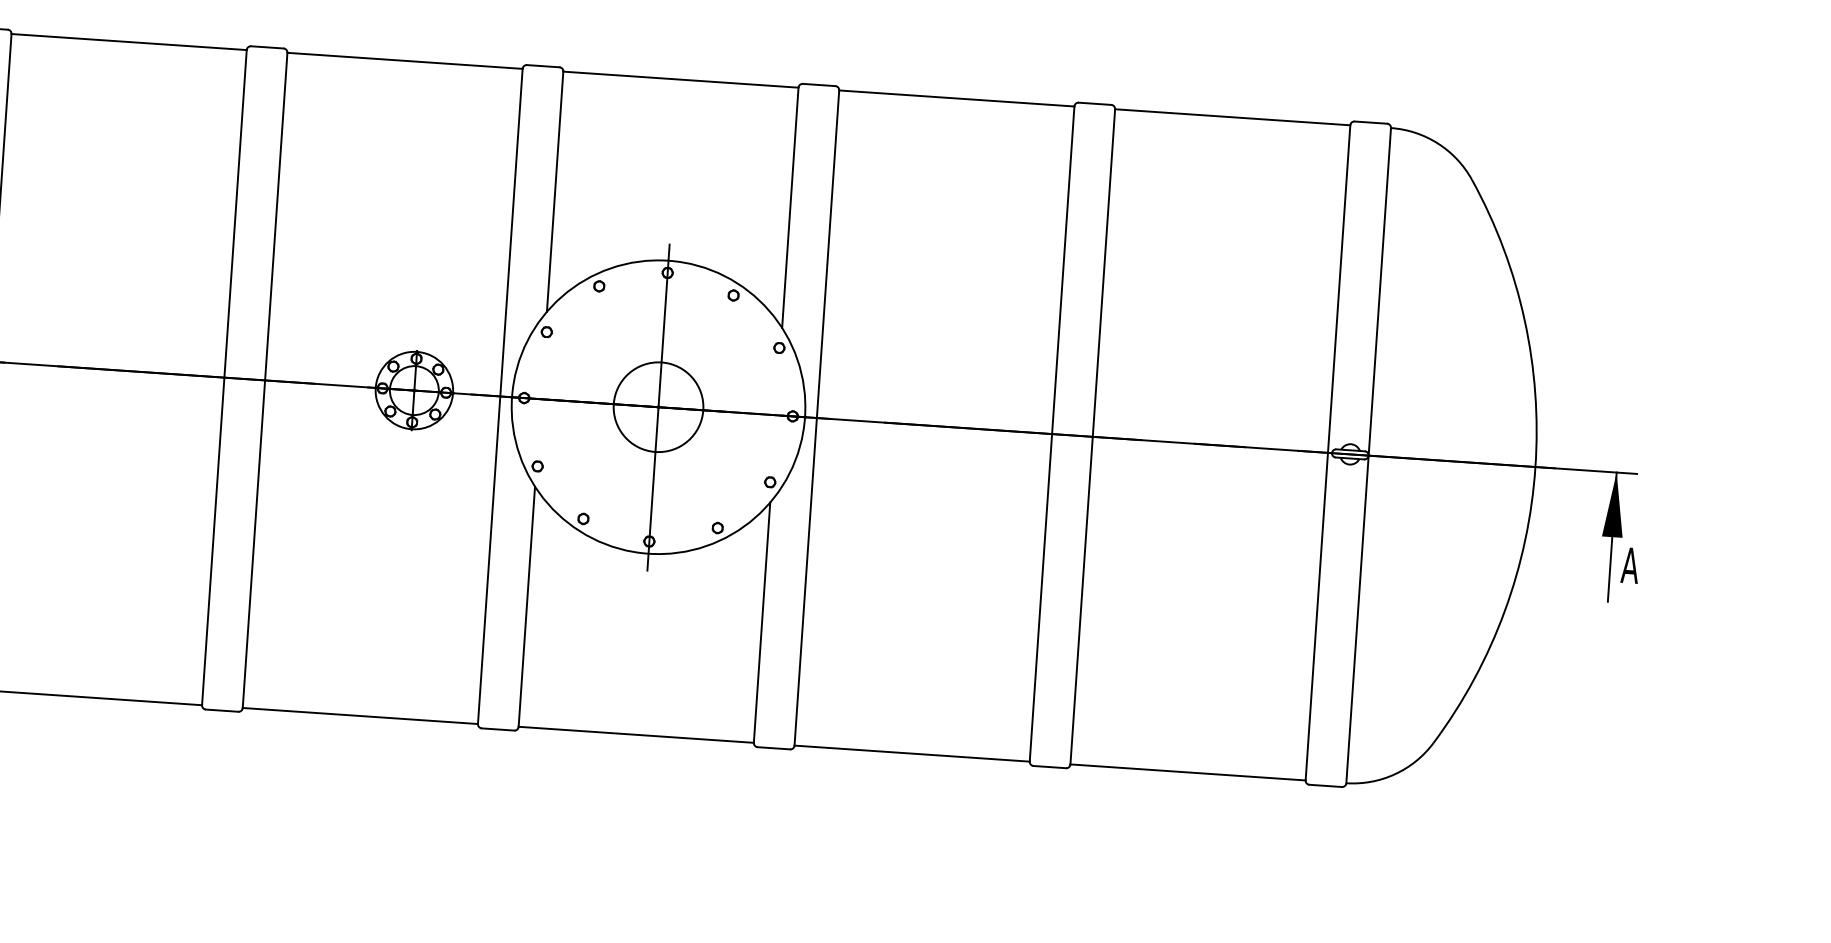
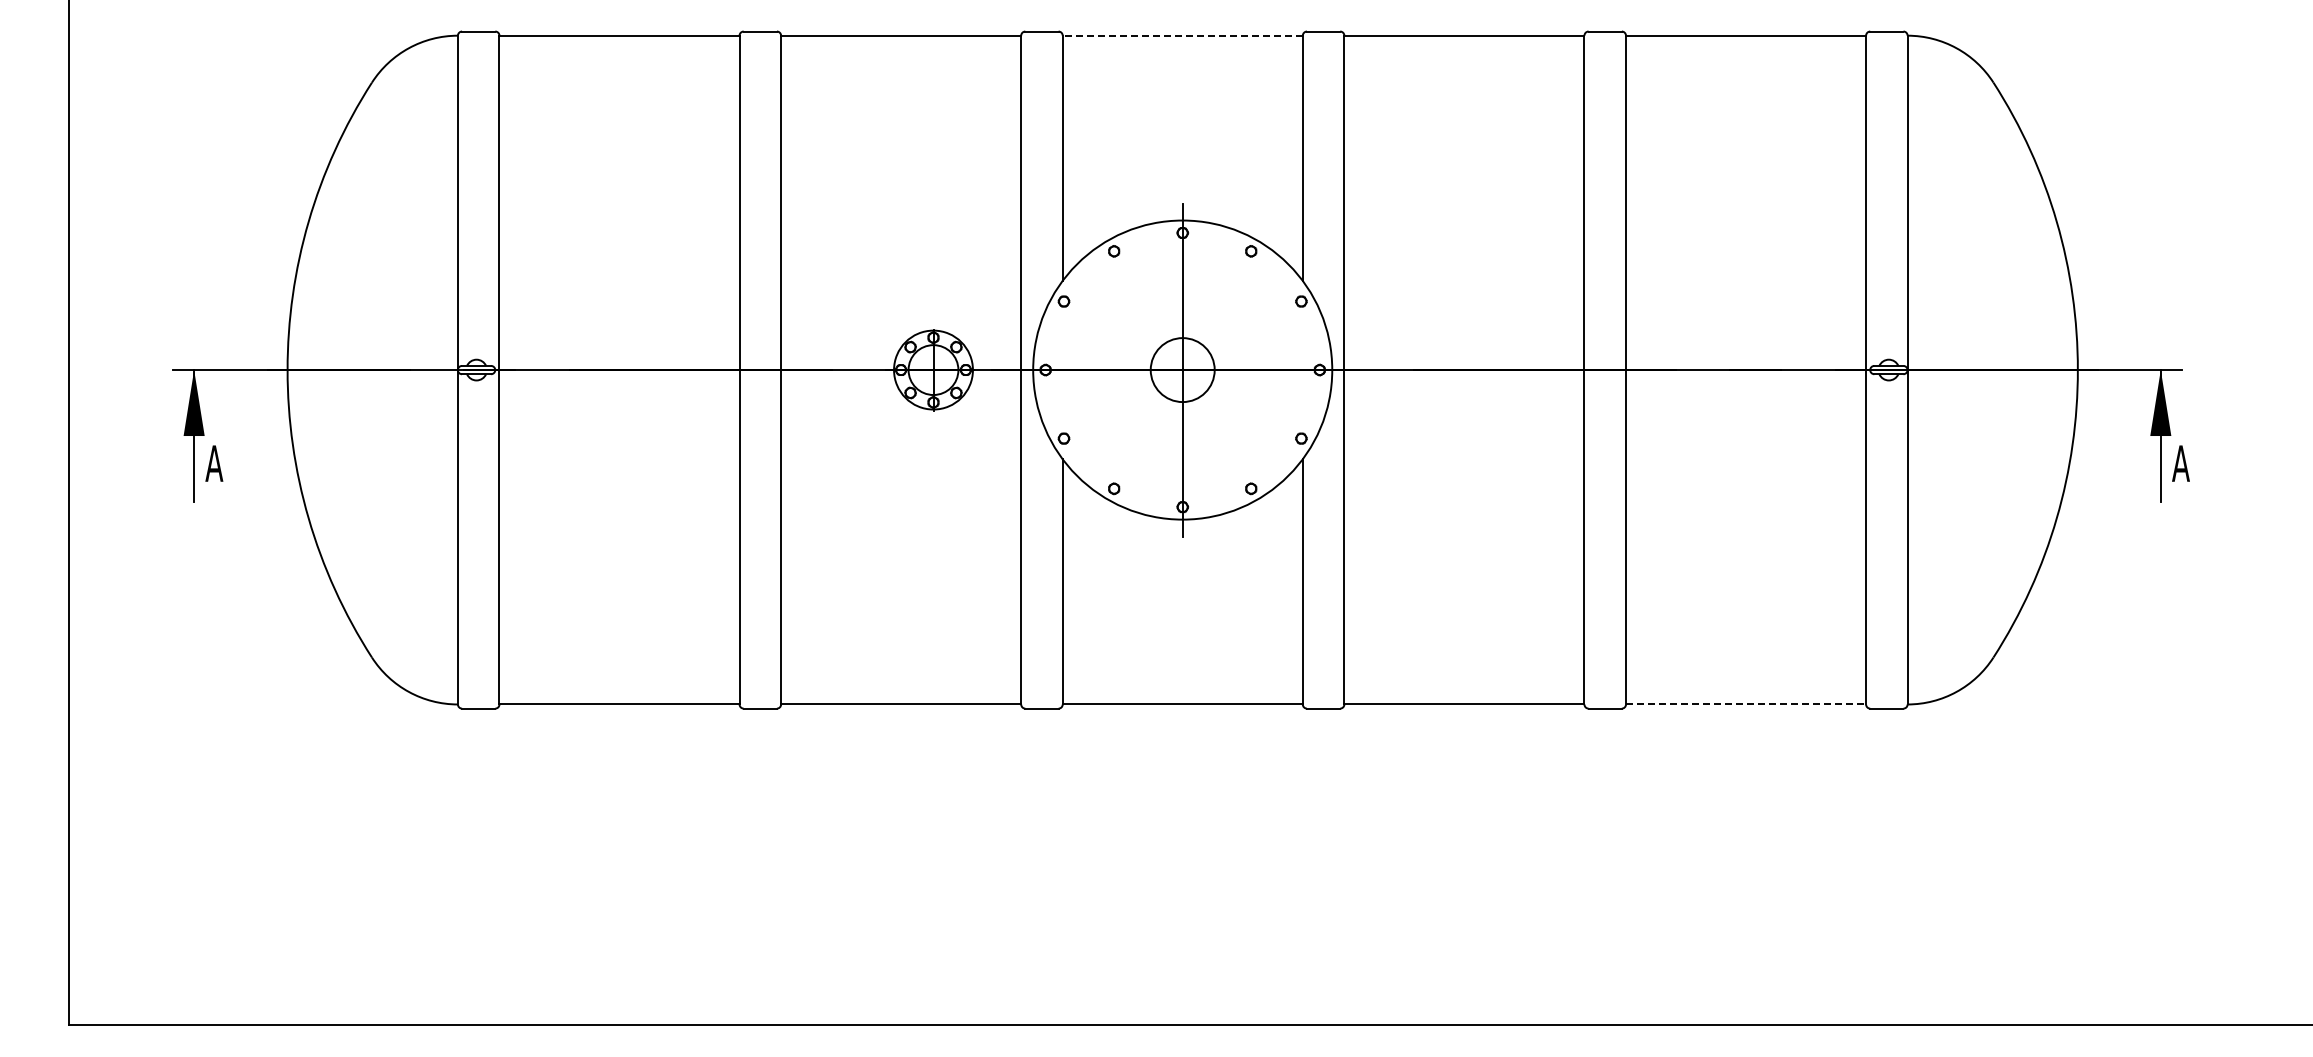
line: (680, 79) -> (1182, 35), solid -> dashed
circle: (658, 406) -> (1182, 369), size x0.7
line: (1188, 772) -> (1746, 704), solid -> dashed

